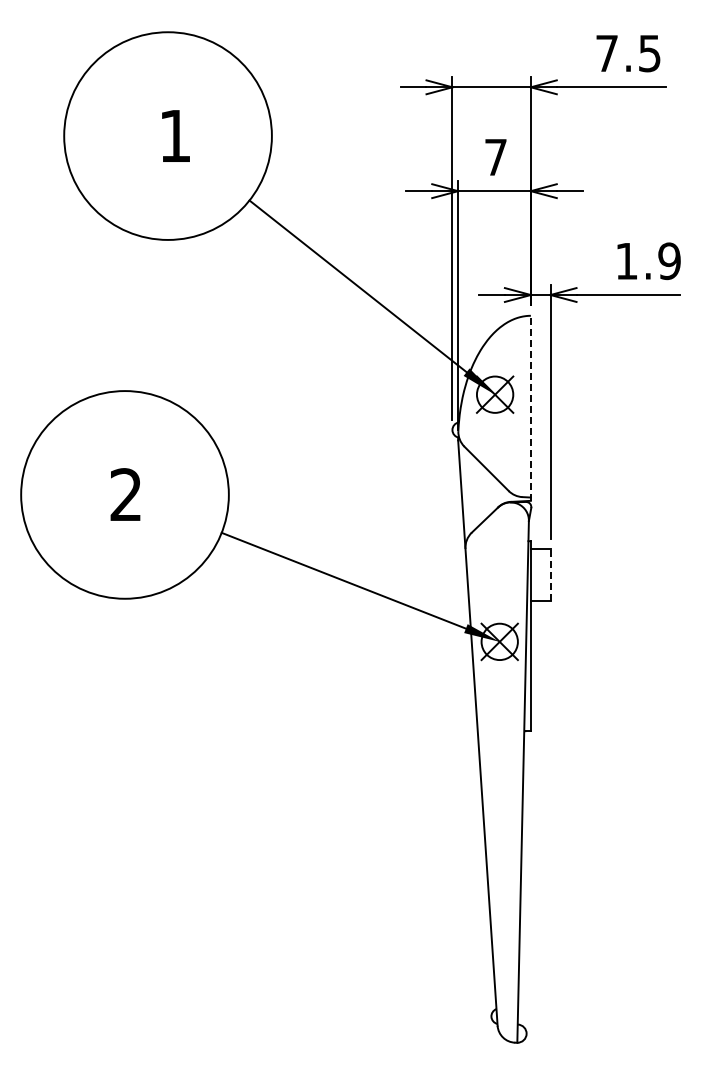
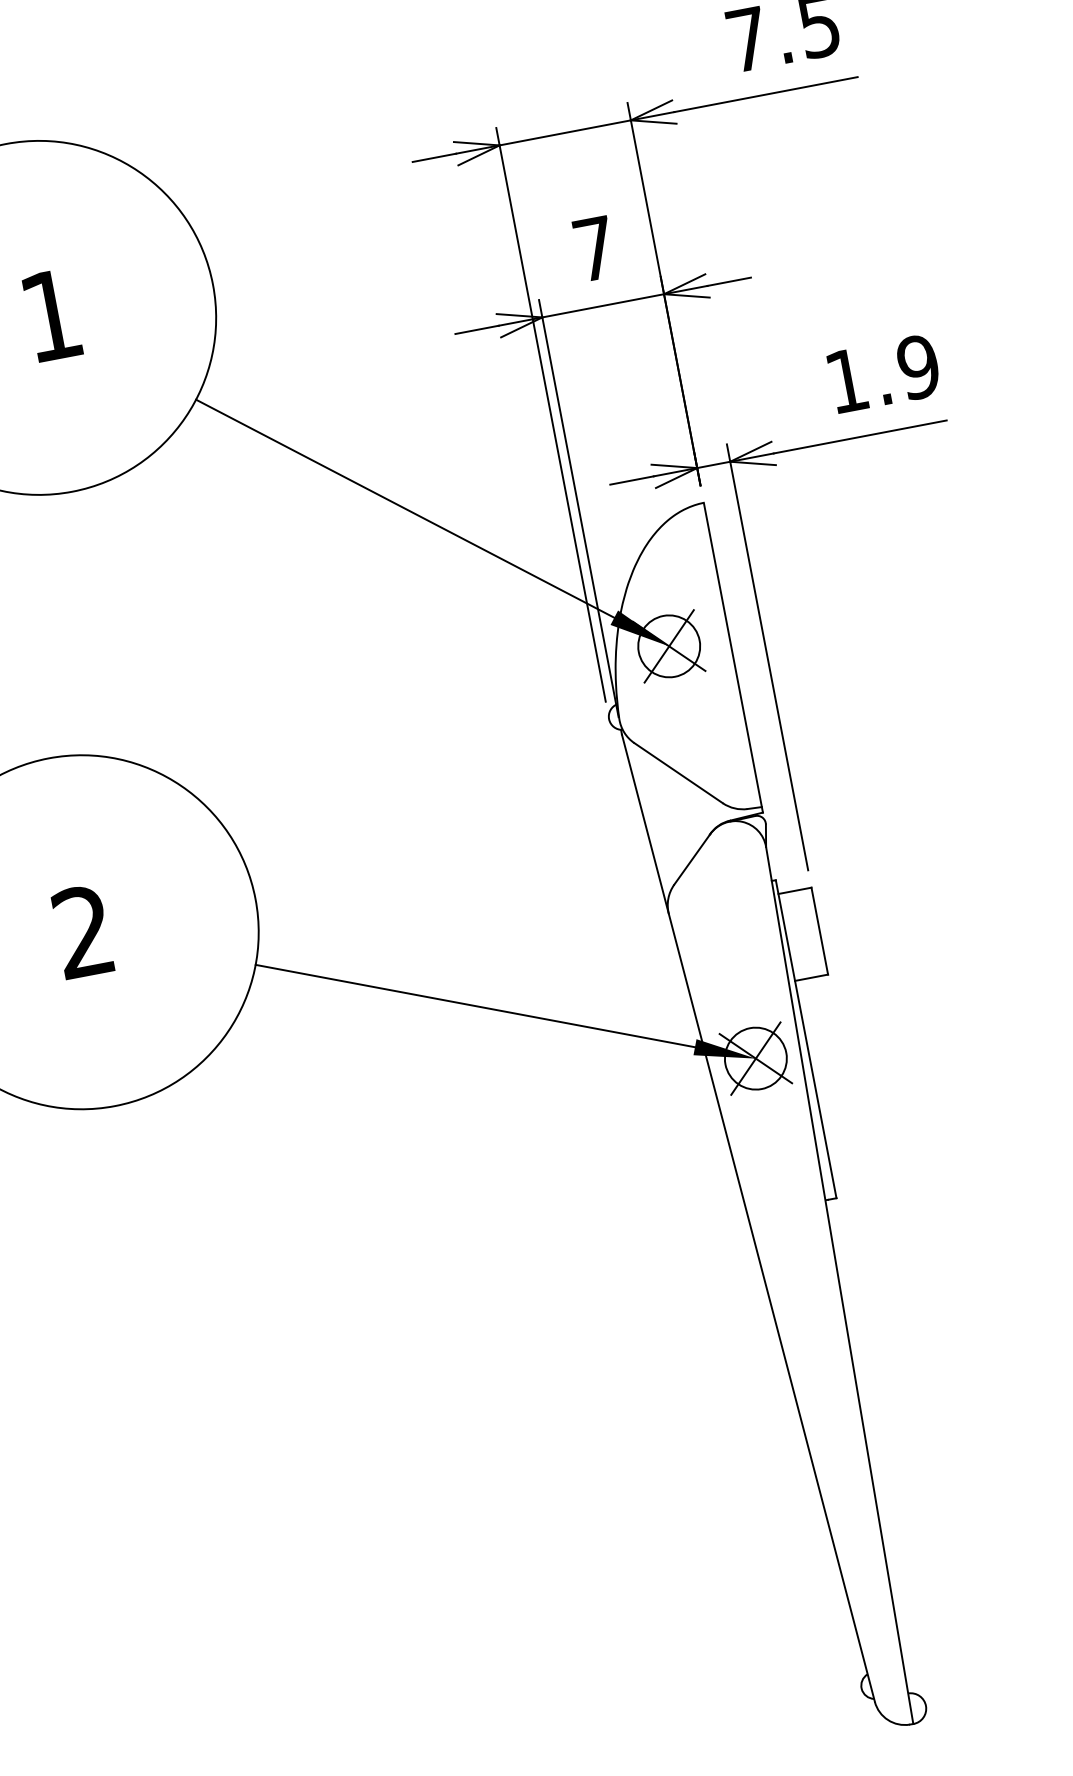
line: (530, 408) -> (732, 658), dashed -> solid
line: (550, 575) -> (819, 931), dashed -> solid

